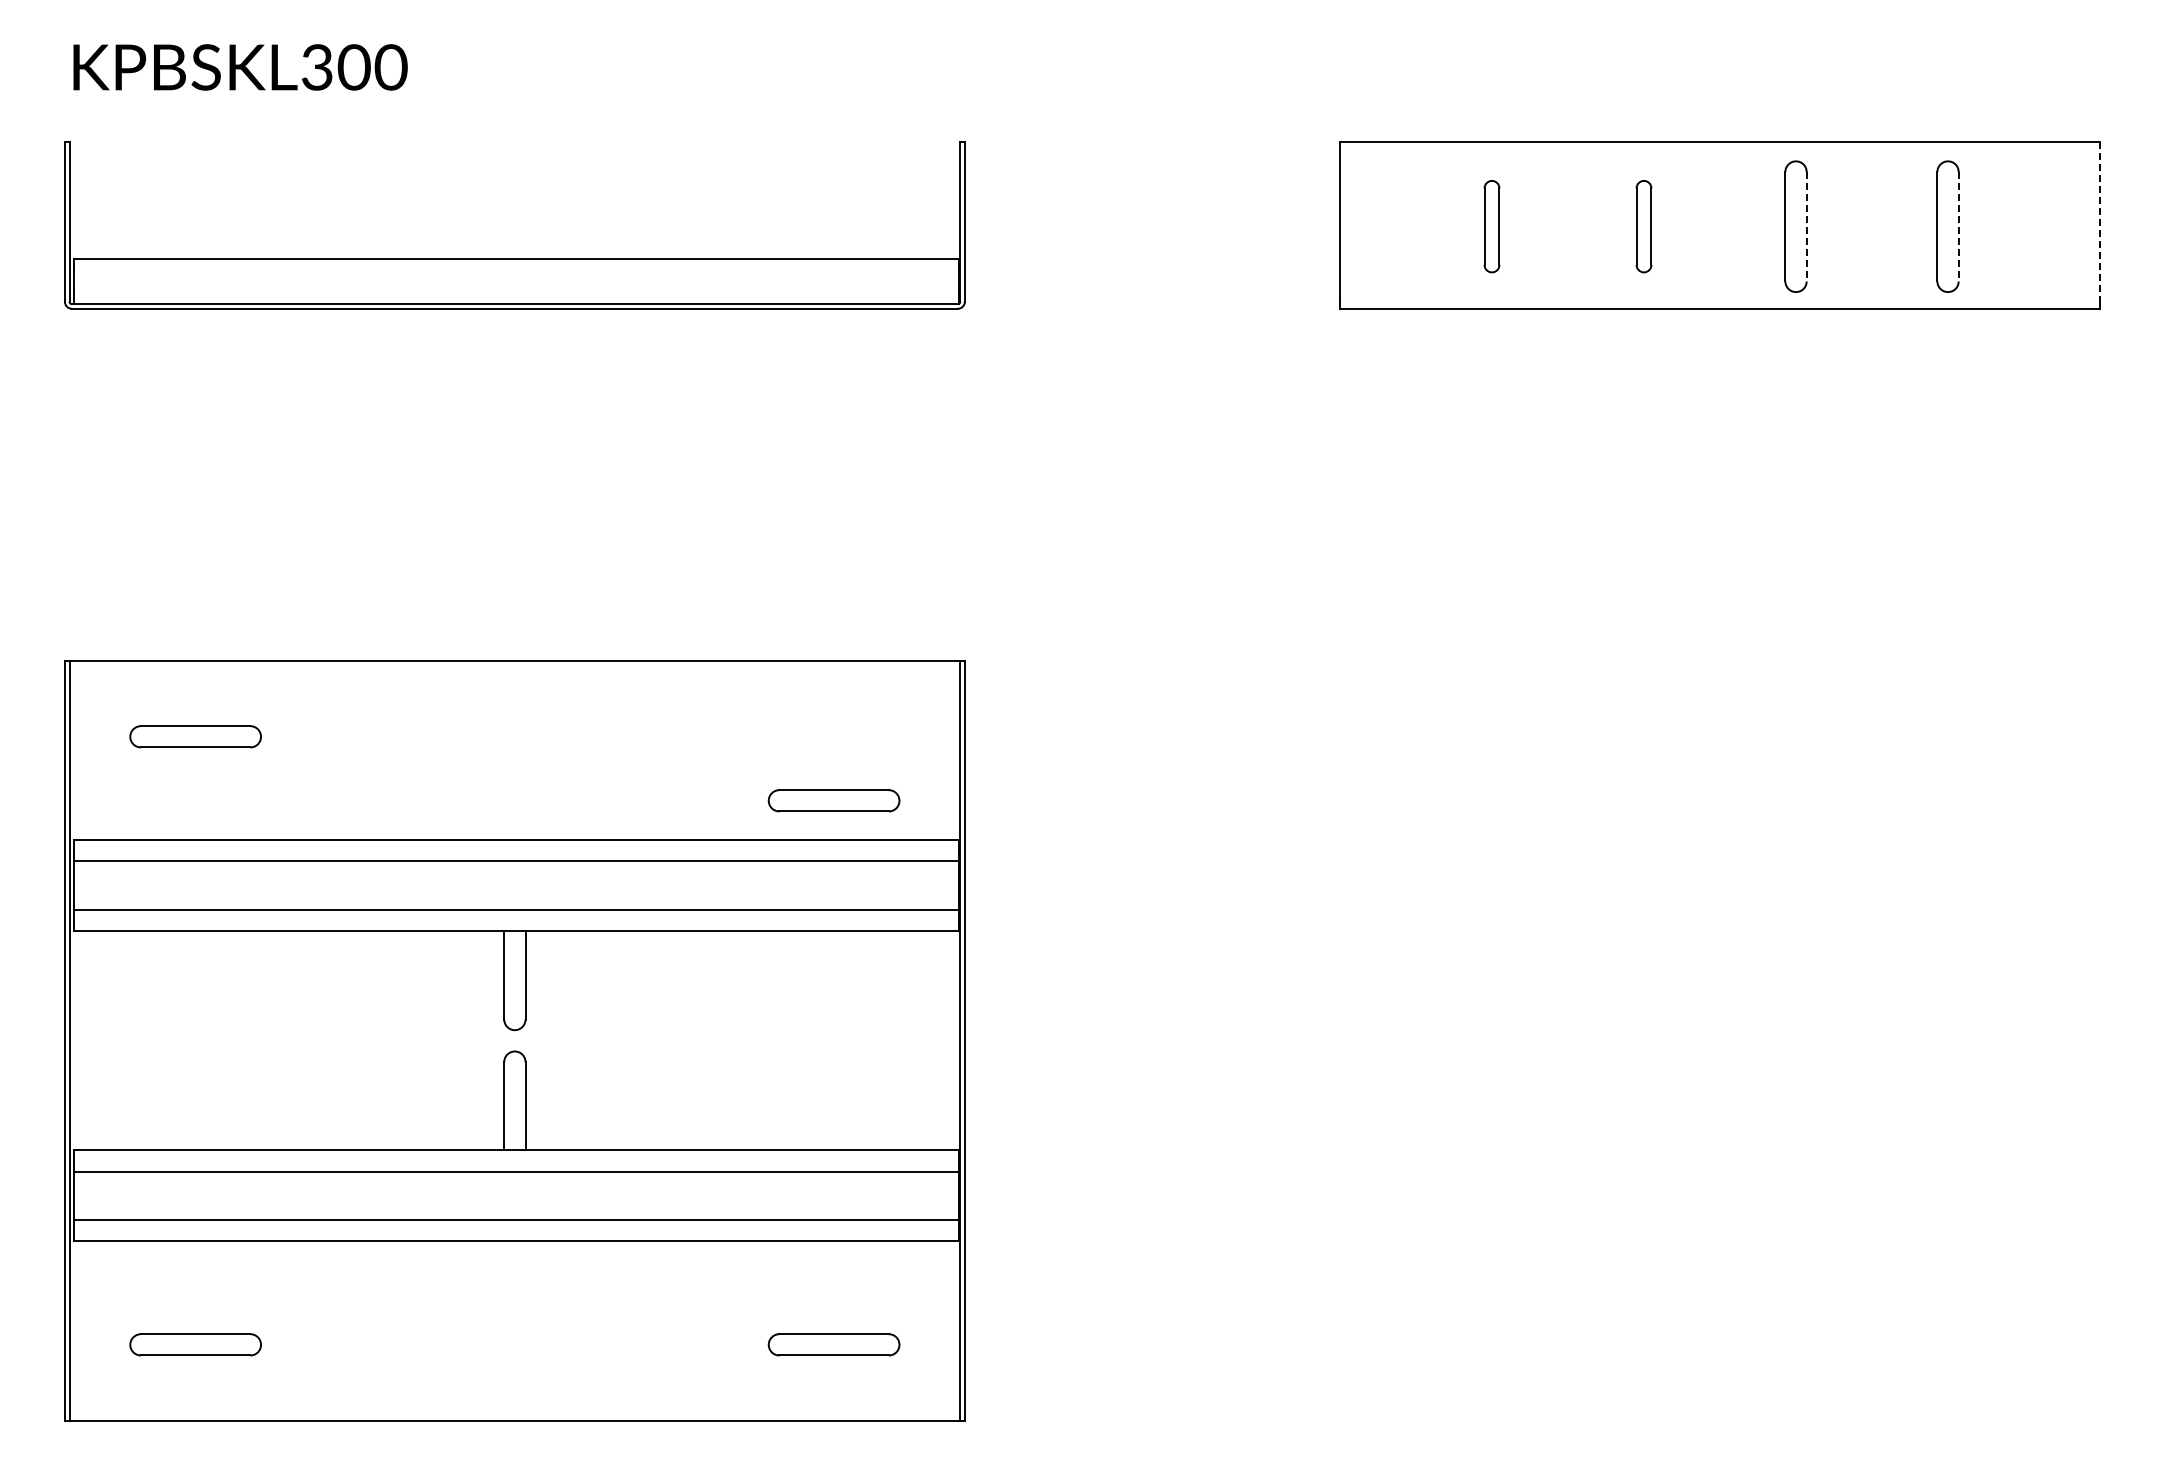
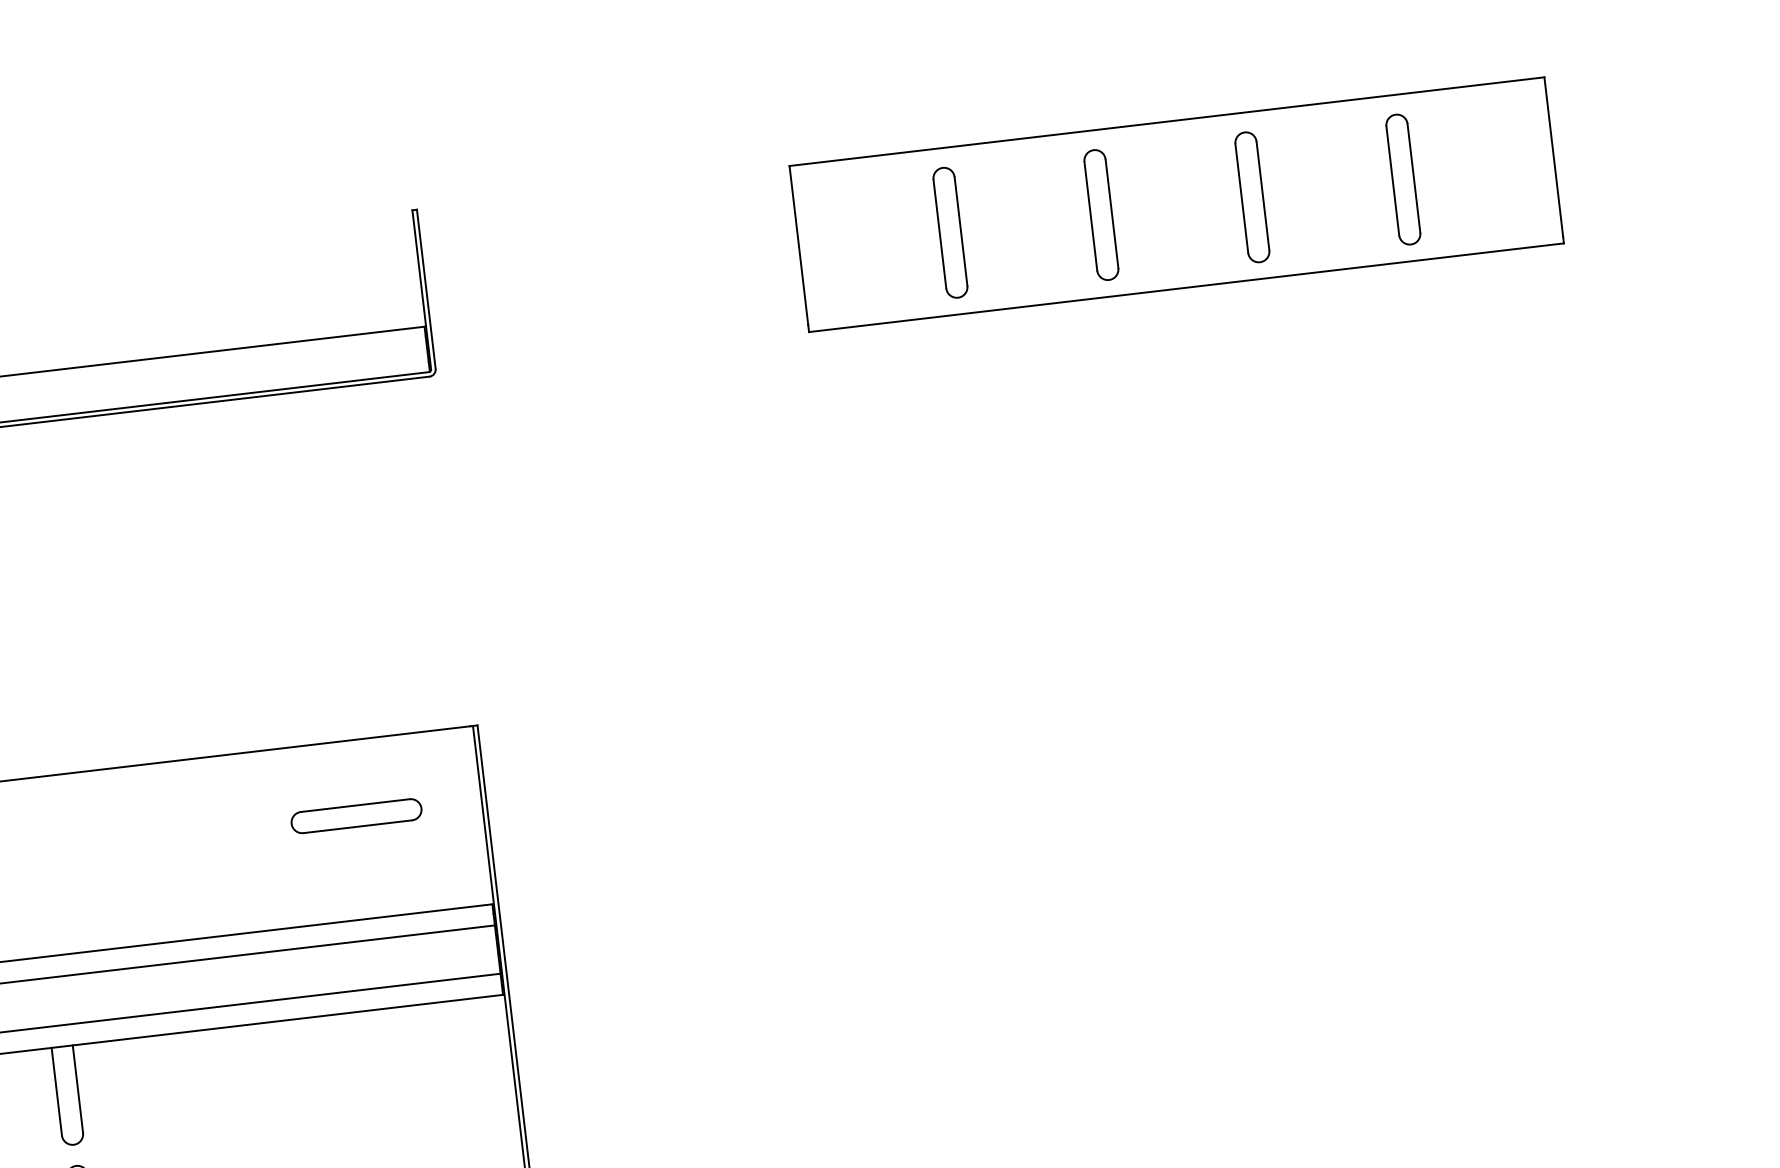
line: (2100, 222) -> (1554, 157), dashed -> solid
part: (1491, 226) -> (949, 232), size x1.43
part: (1643, 226) -> (1100, 214), size x1.43
line: (1806, 226) -> (1262, 195), dashed -> solid
line: (1958, 226) -> (1413, 178), dashed -> solid
part: (833, 800) -> (355, 815), moved

